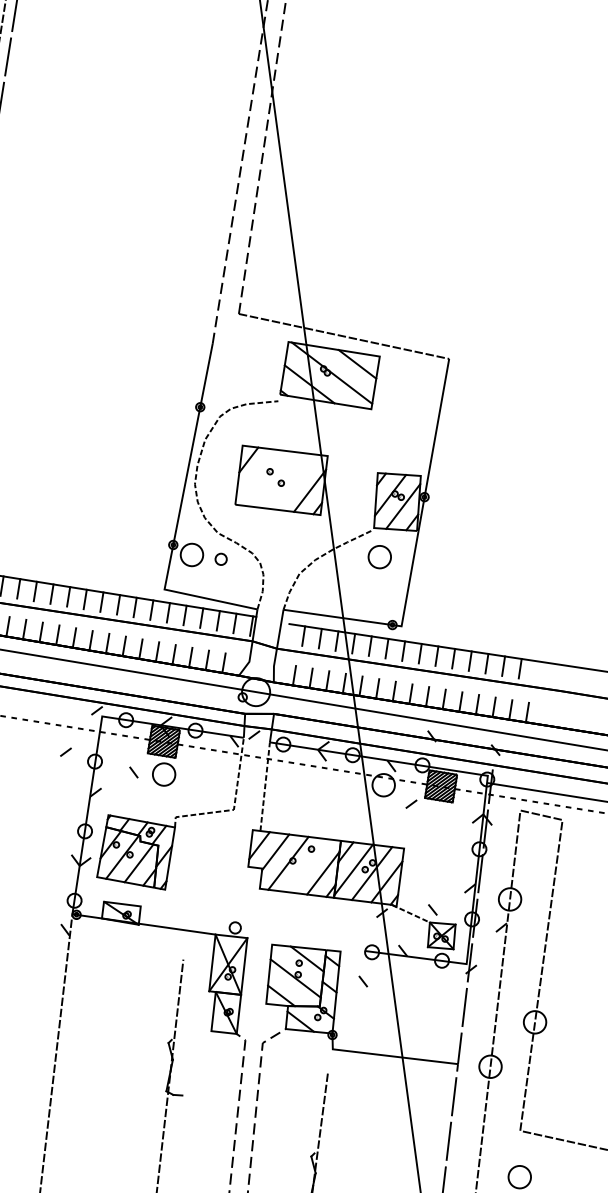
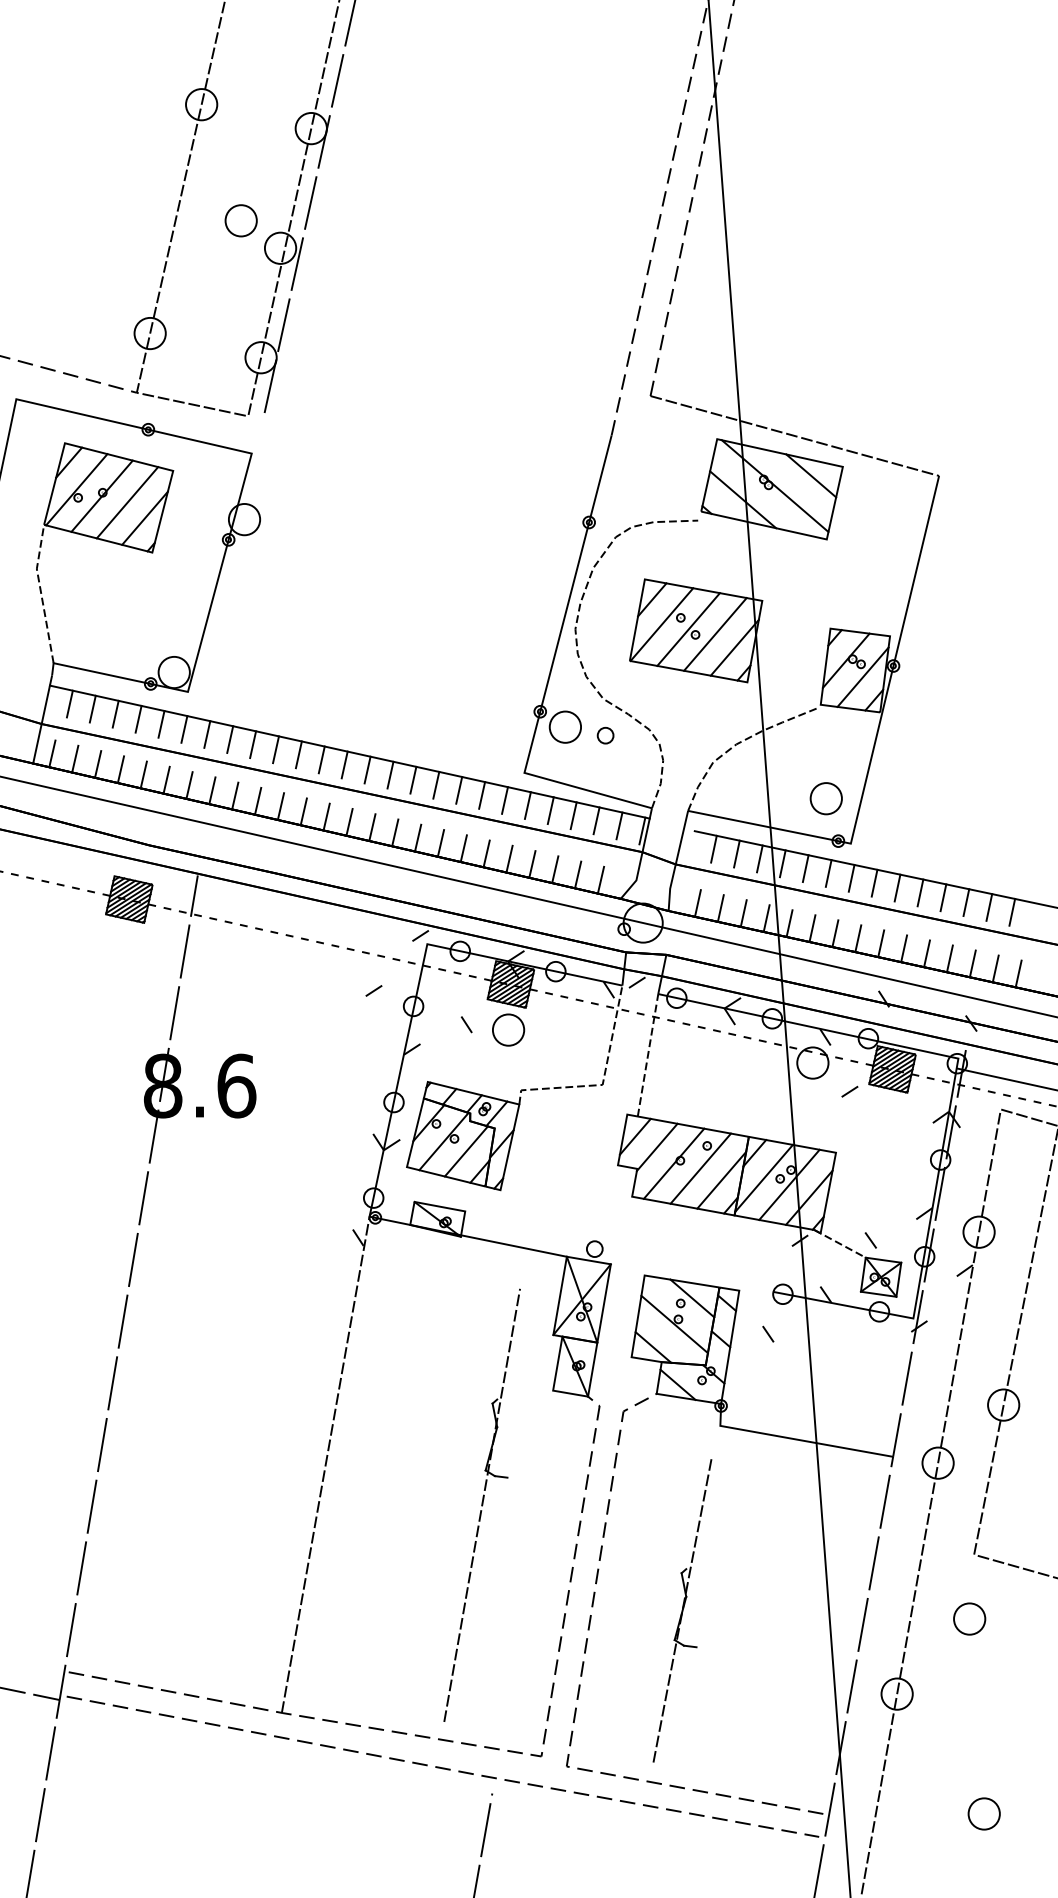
line: (256, 477) -> (661, 624), added
line: (276, 479) -> (688, 629), added
line: (295, 482) -> (715, 634), added
part: (379, 557) -> (825, 798), moved
line: (307, 865) -> (700, 1168), added

